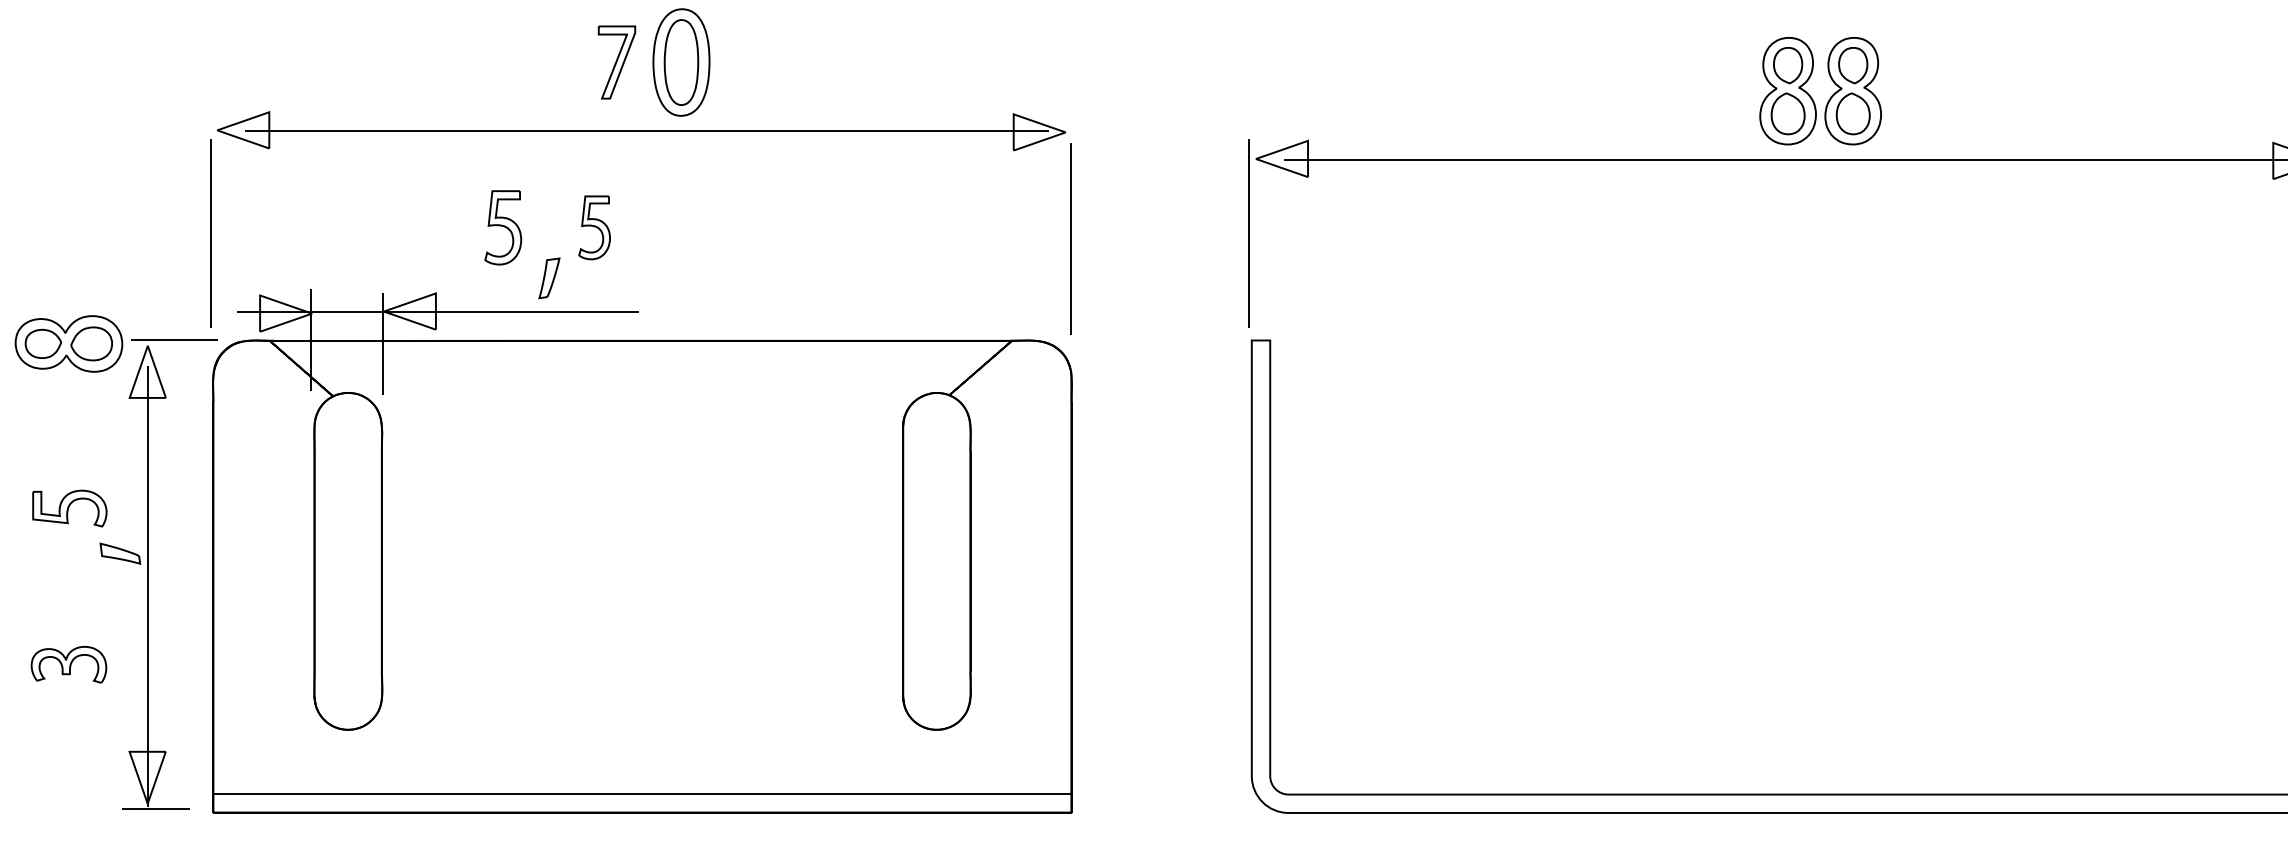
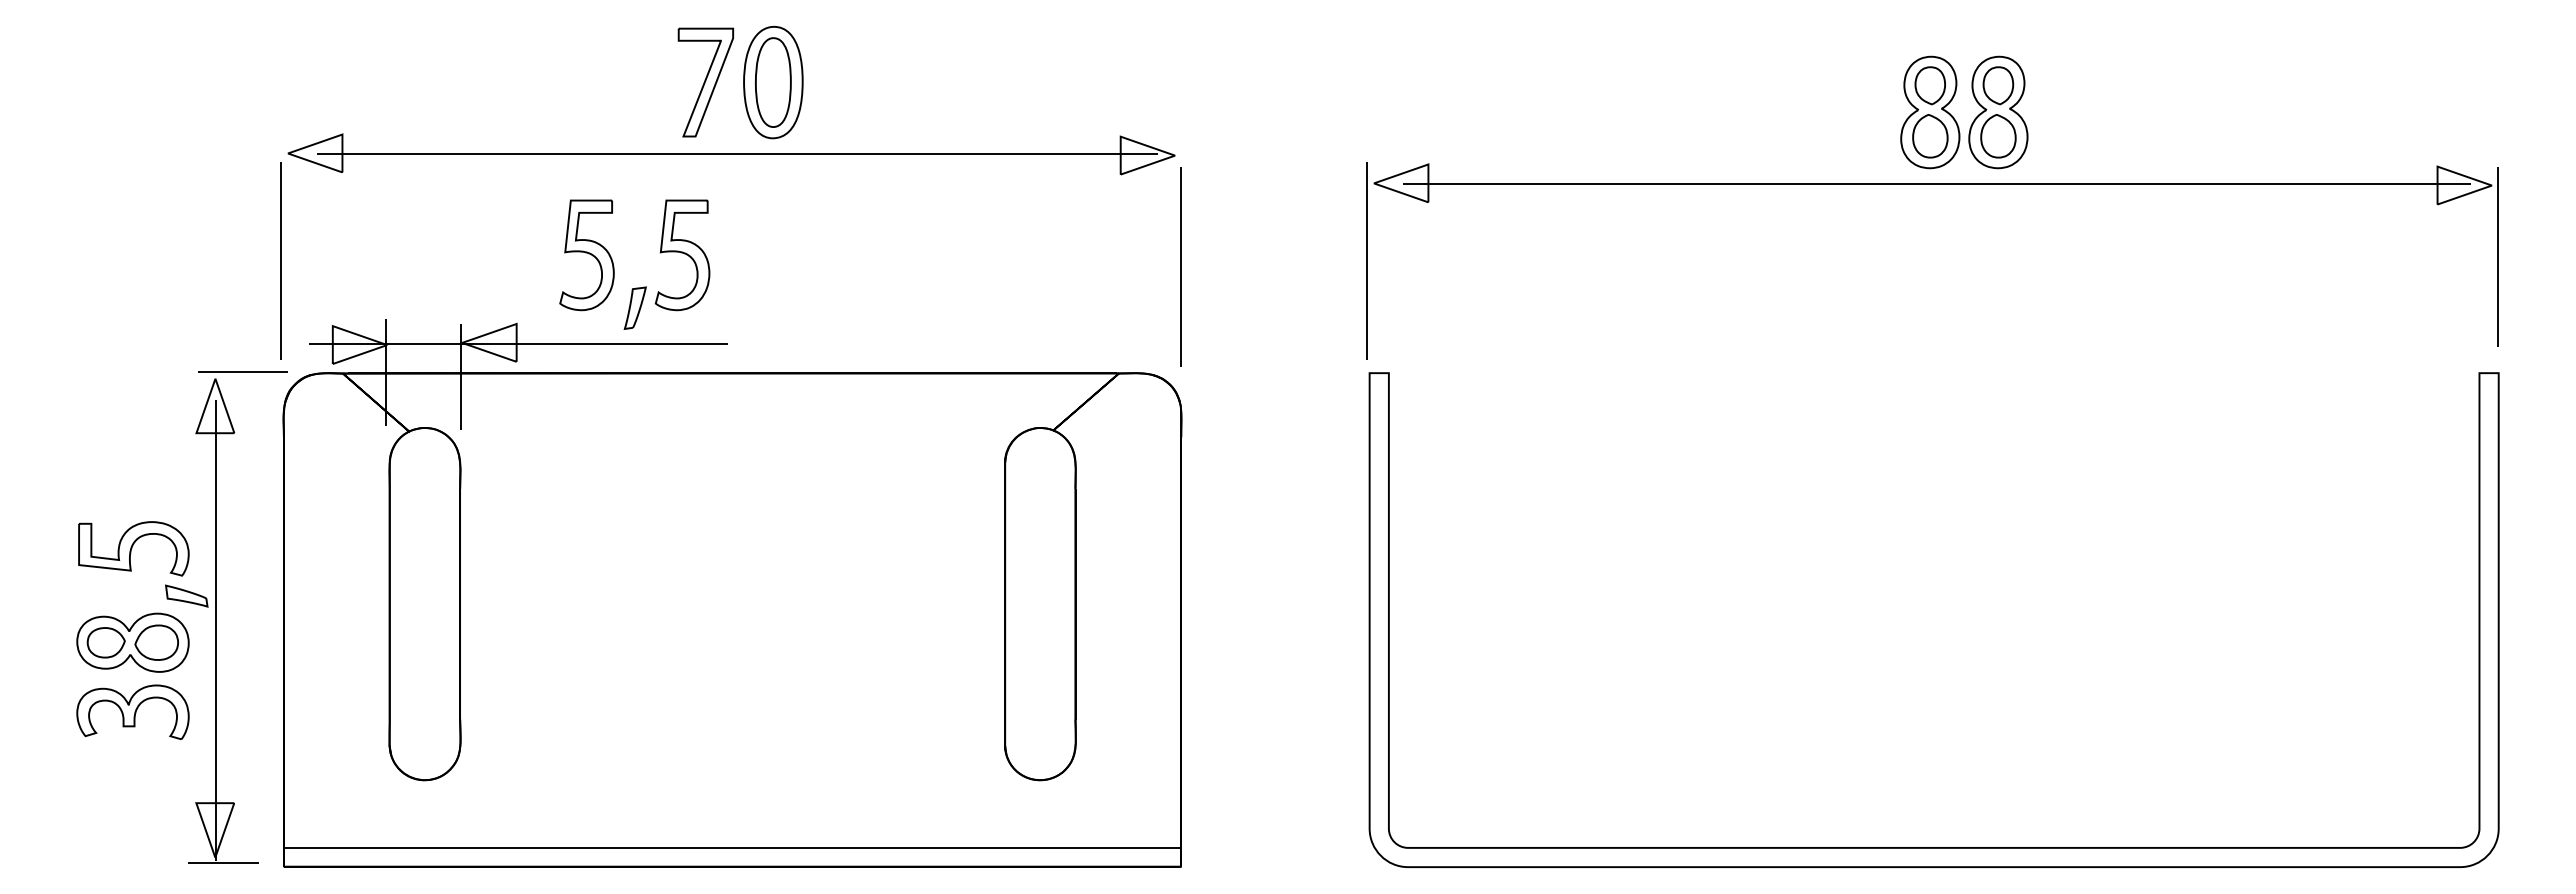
part: (616, 62) -> (705, 82), size x1.43
part: (502, 227) -> (586, 255), size x1.43
part: (594, 227) -> (682, 255), size x1.67
part: (68, 343) -> (132, 642), moved
part: (69, 508) -> (133, 548), size x1.43
part: (68, 664) -> (132, 711), size x1.43

